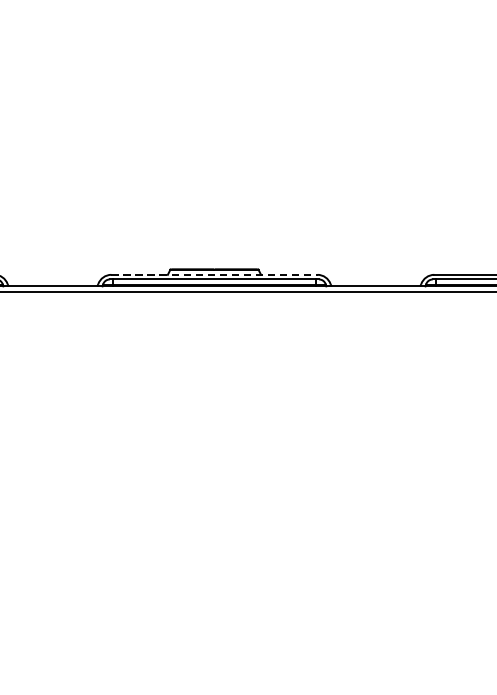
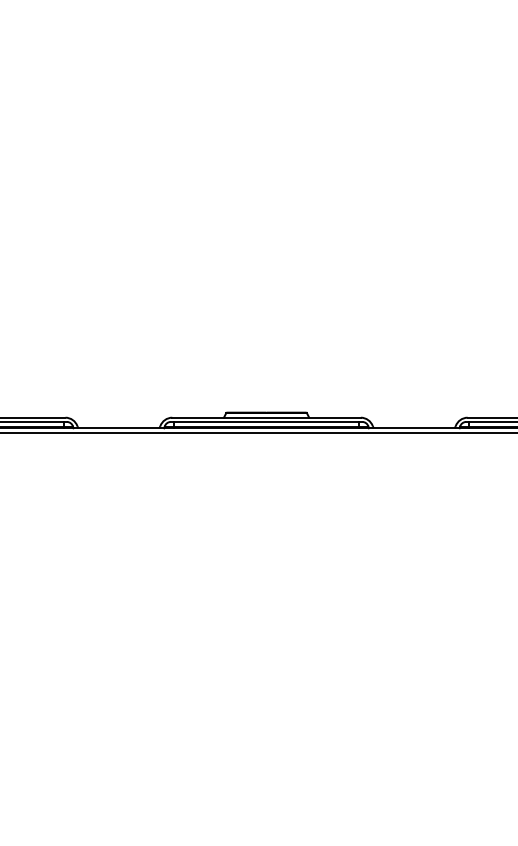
line: (215, 274) -> (267, 417), dashed -> solid

